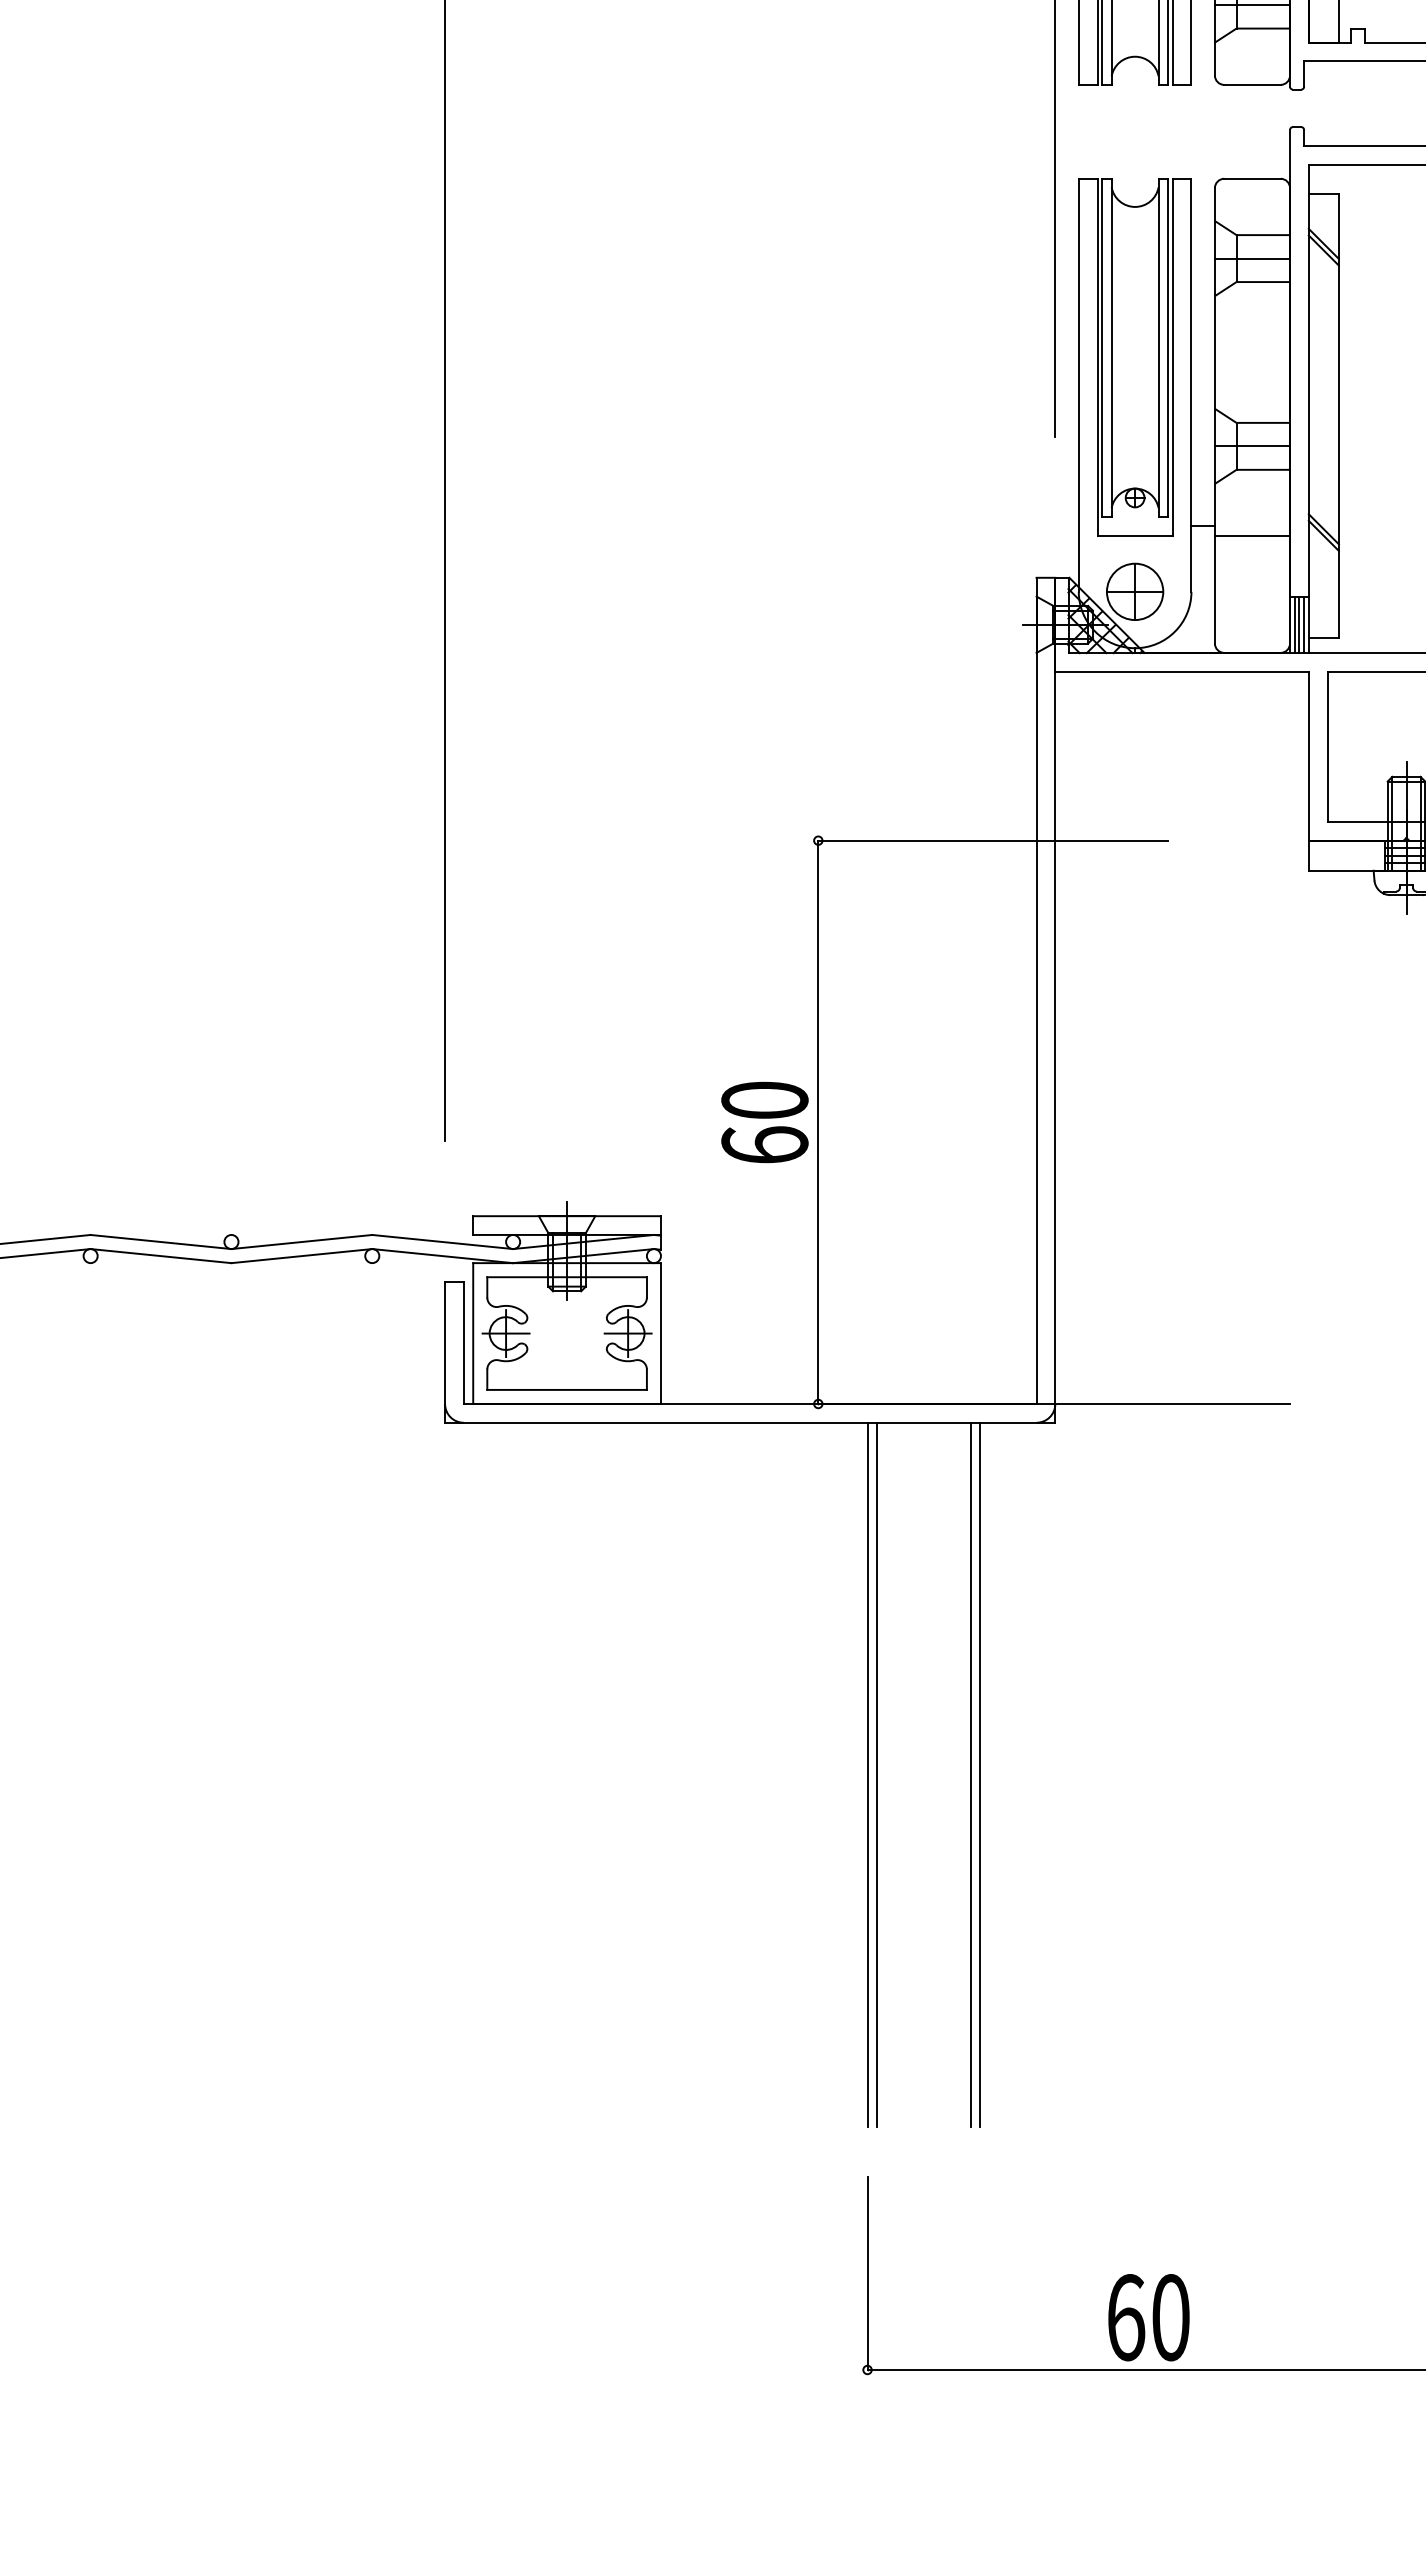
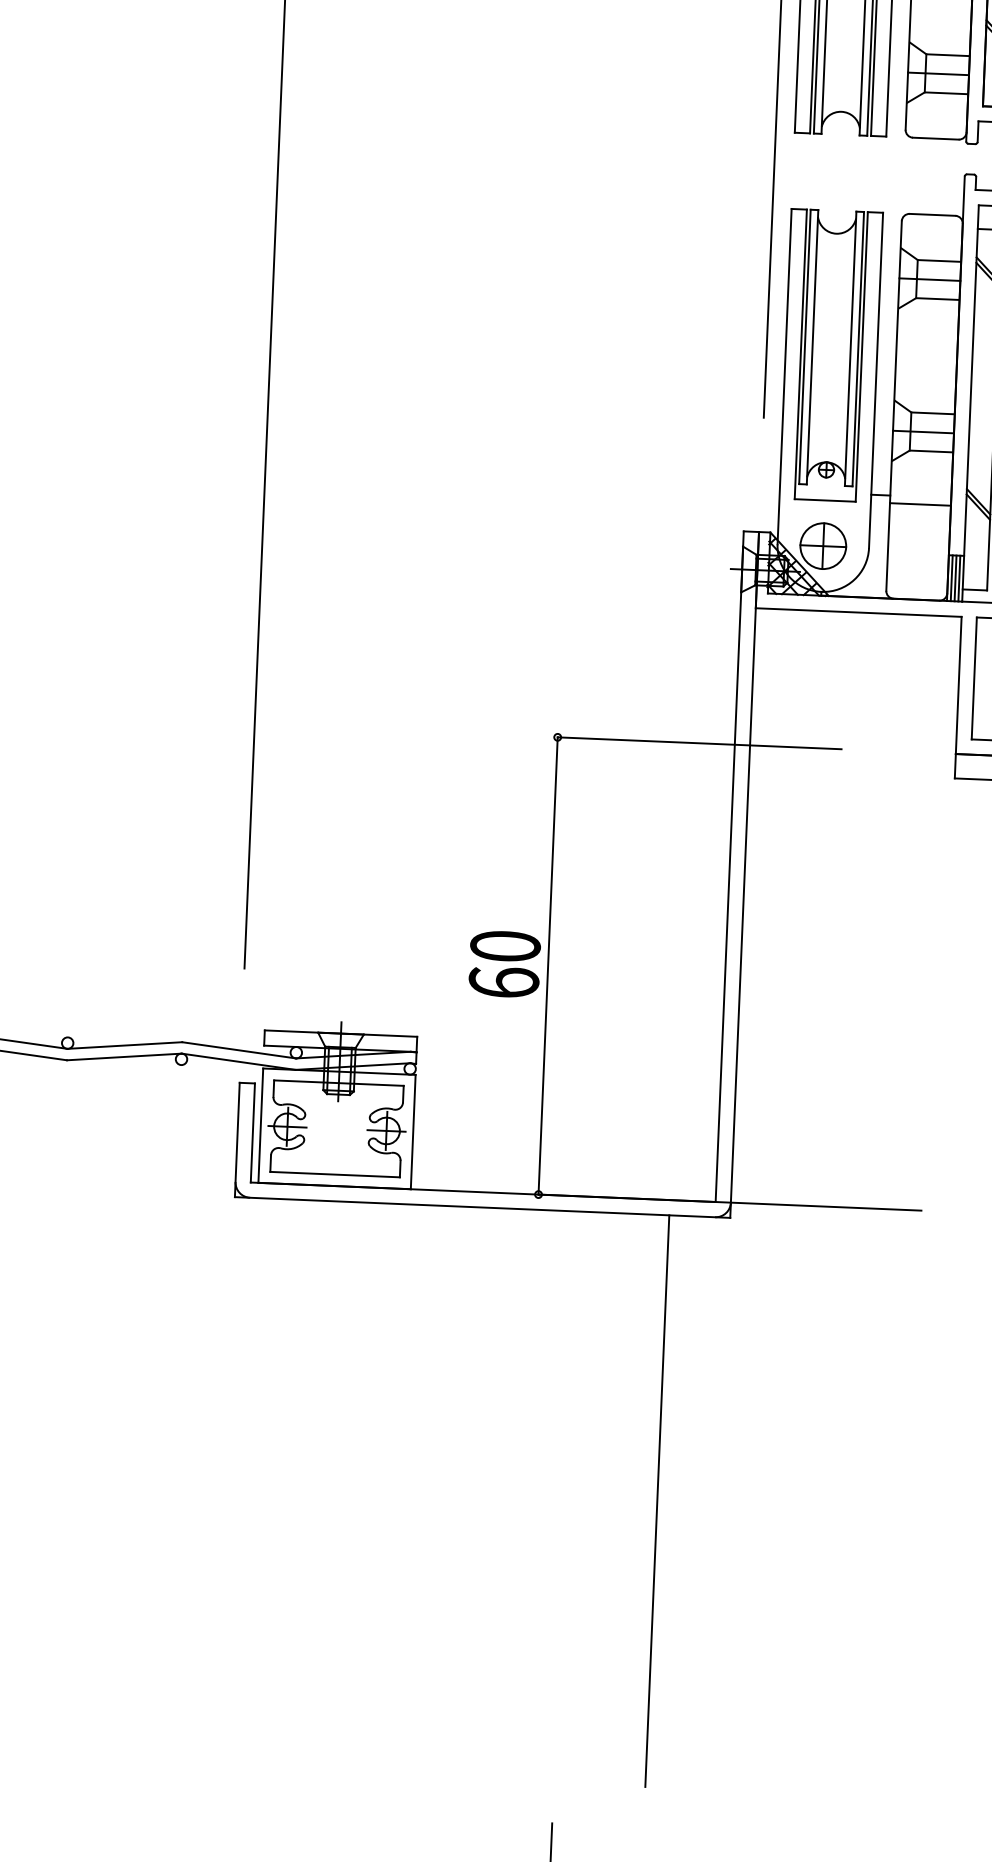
line: (867, 1774) -> (565, 1496), removed
line: (876, 1774) -> (573, 1497), removed
line: (970, 1774) -> (649, 1500), removed

